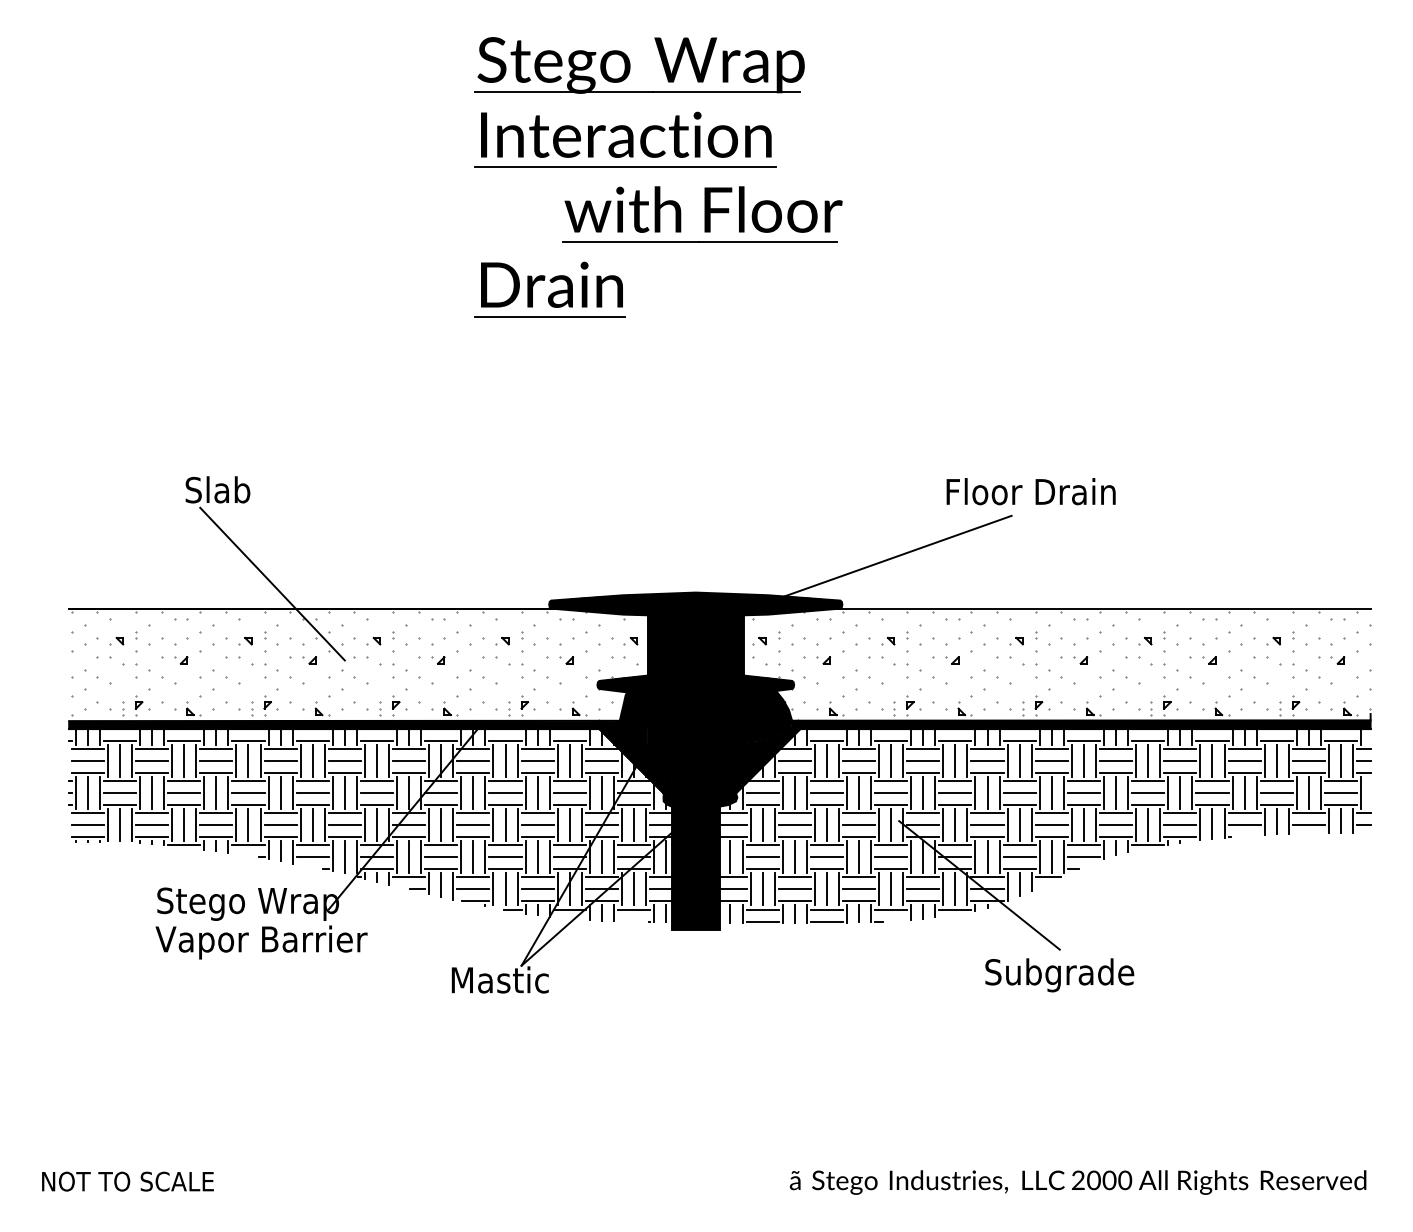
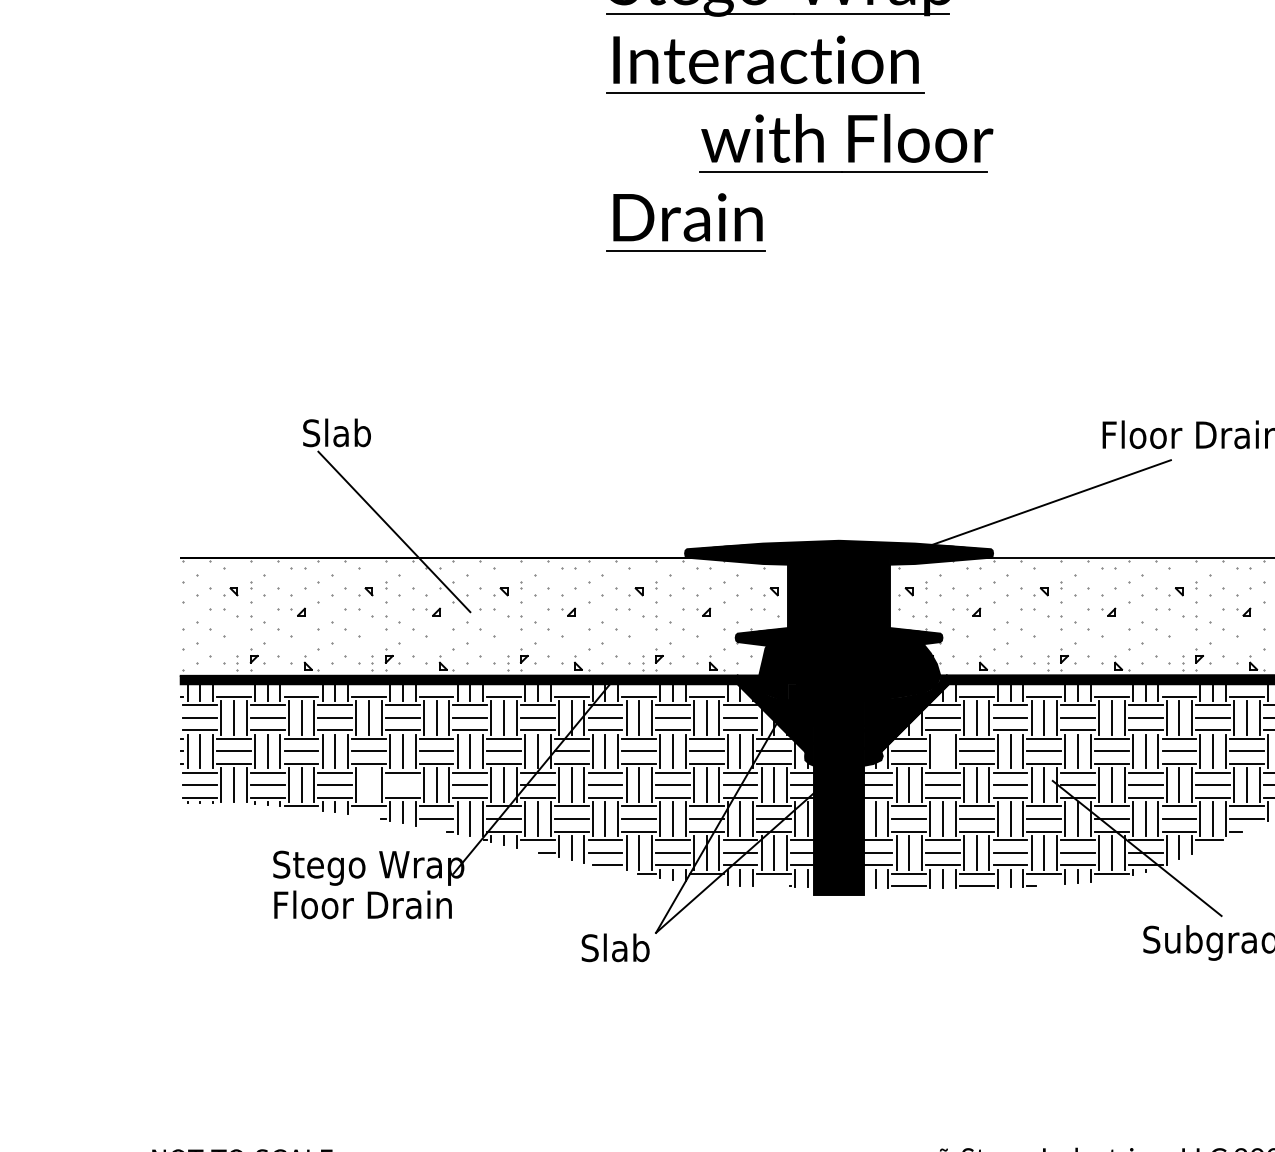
line: (794, 792) -> (942, 750), removed
line: (248, 825) -> (369, 785), removed
line: (280, 825) -> (402, 785), removed
text: (261, 942) -> (382, 908), Vapor Barrier -> Floor Drain
text: (499, 979) -> (632, 947), Mastic -> Slab

